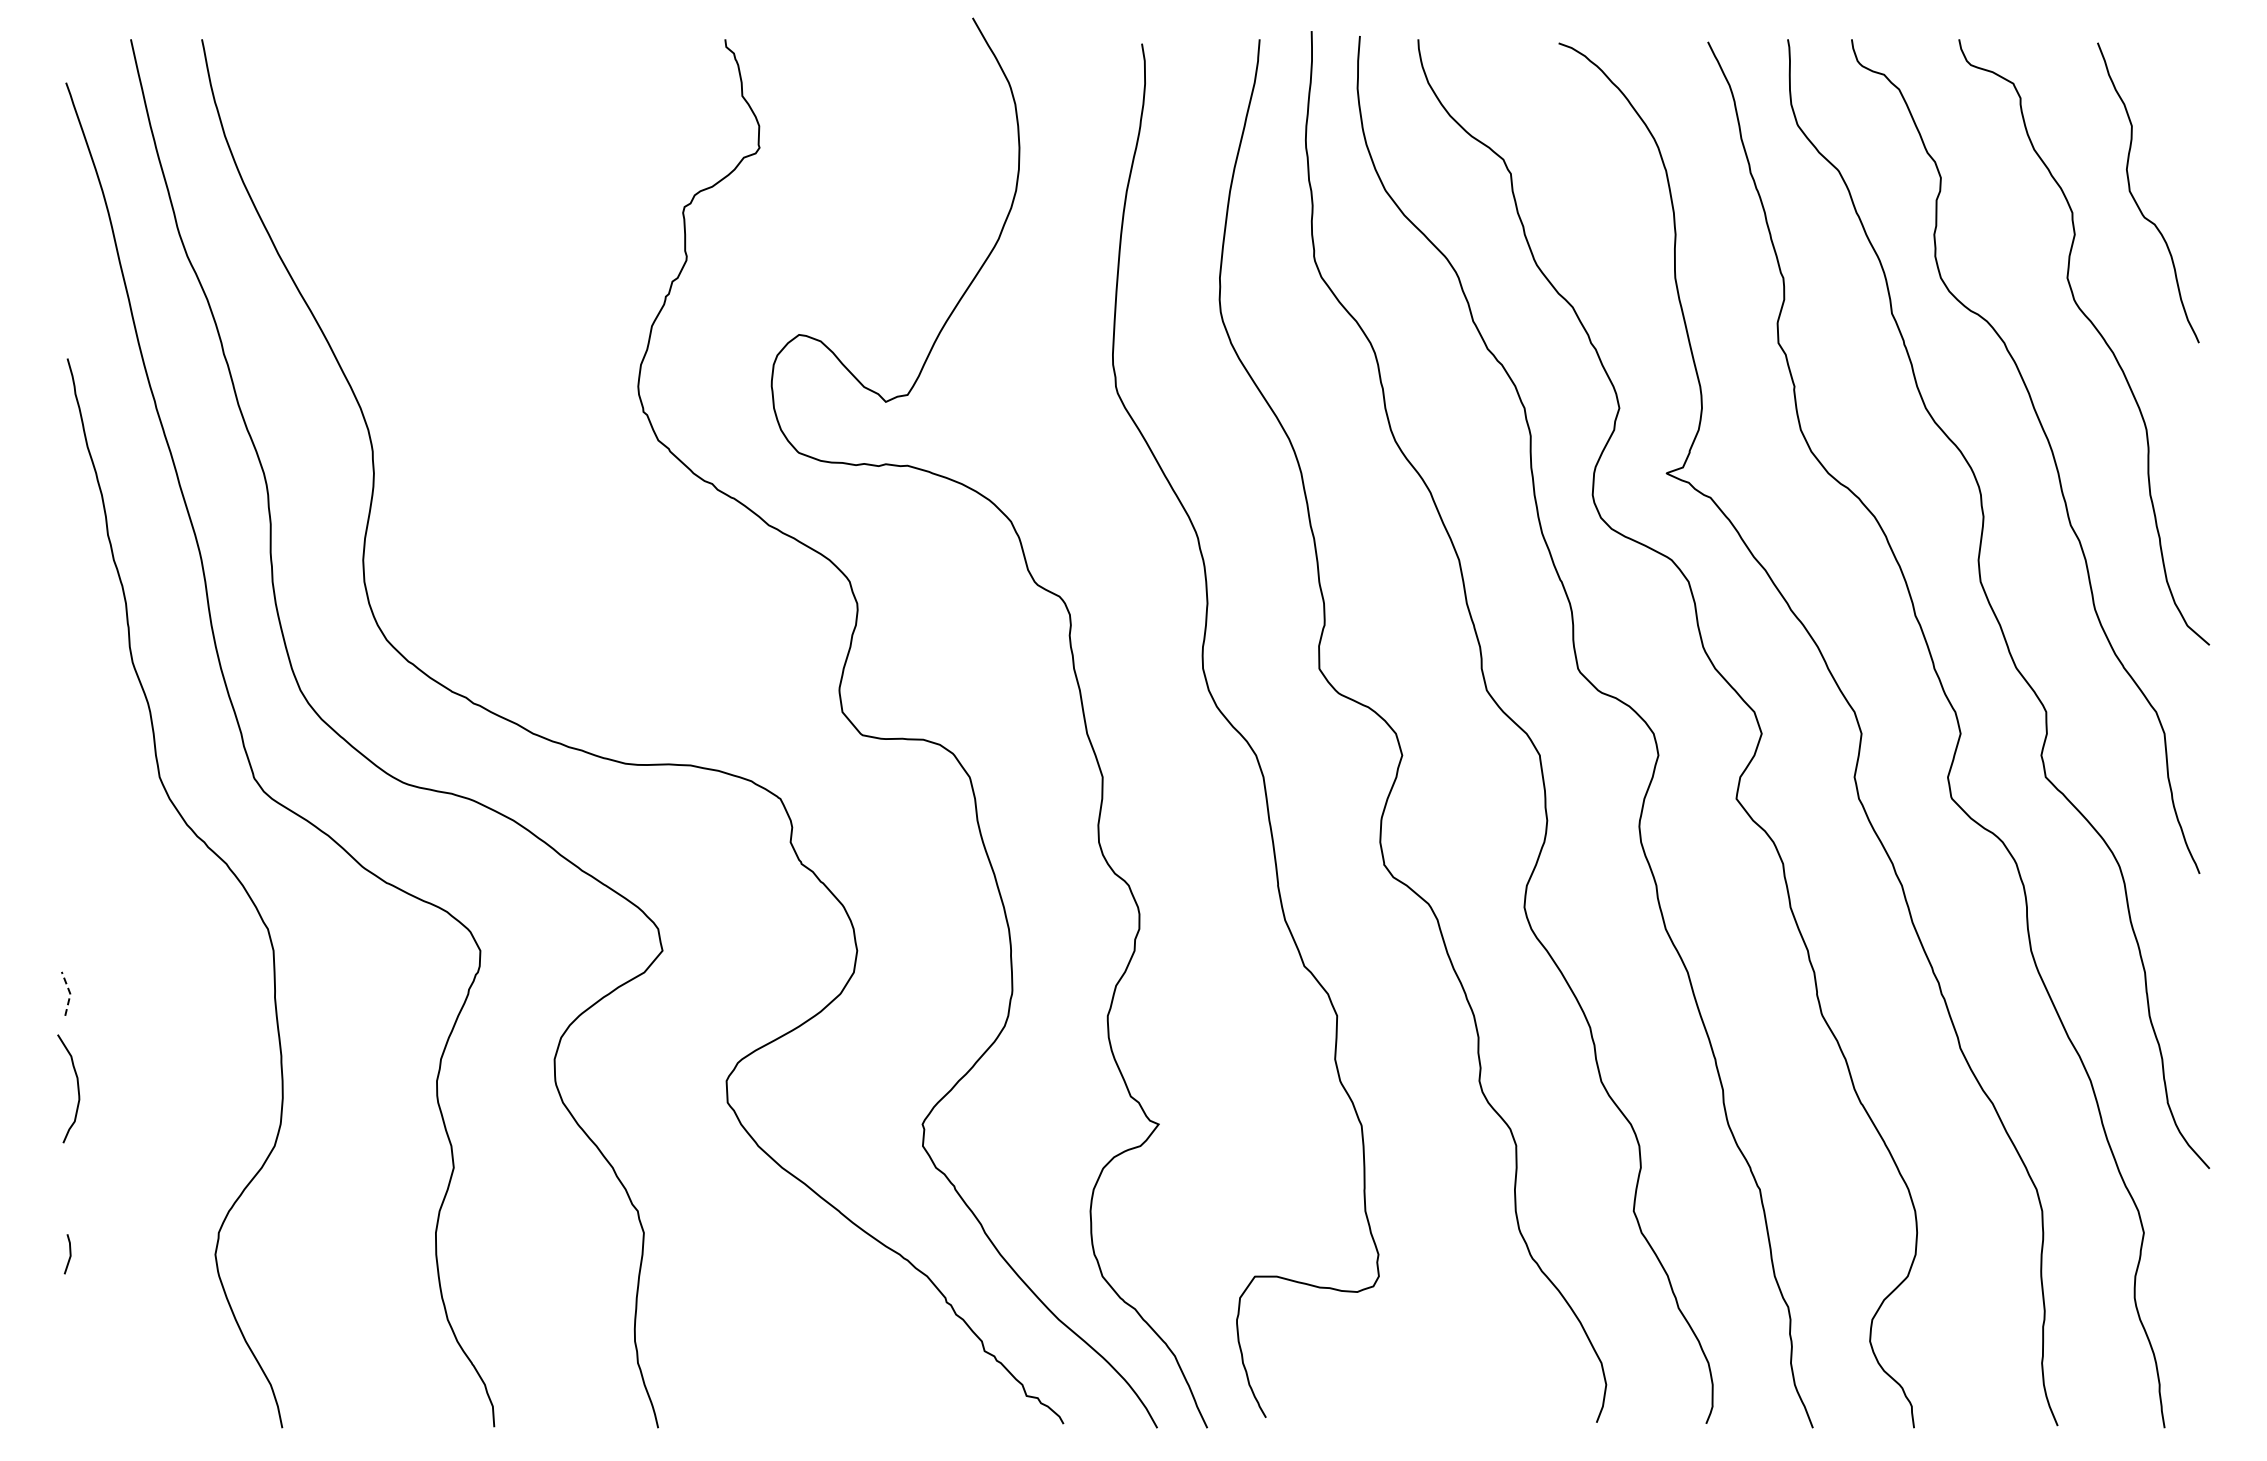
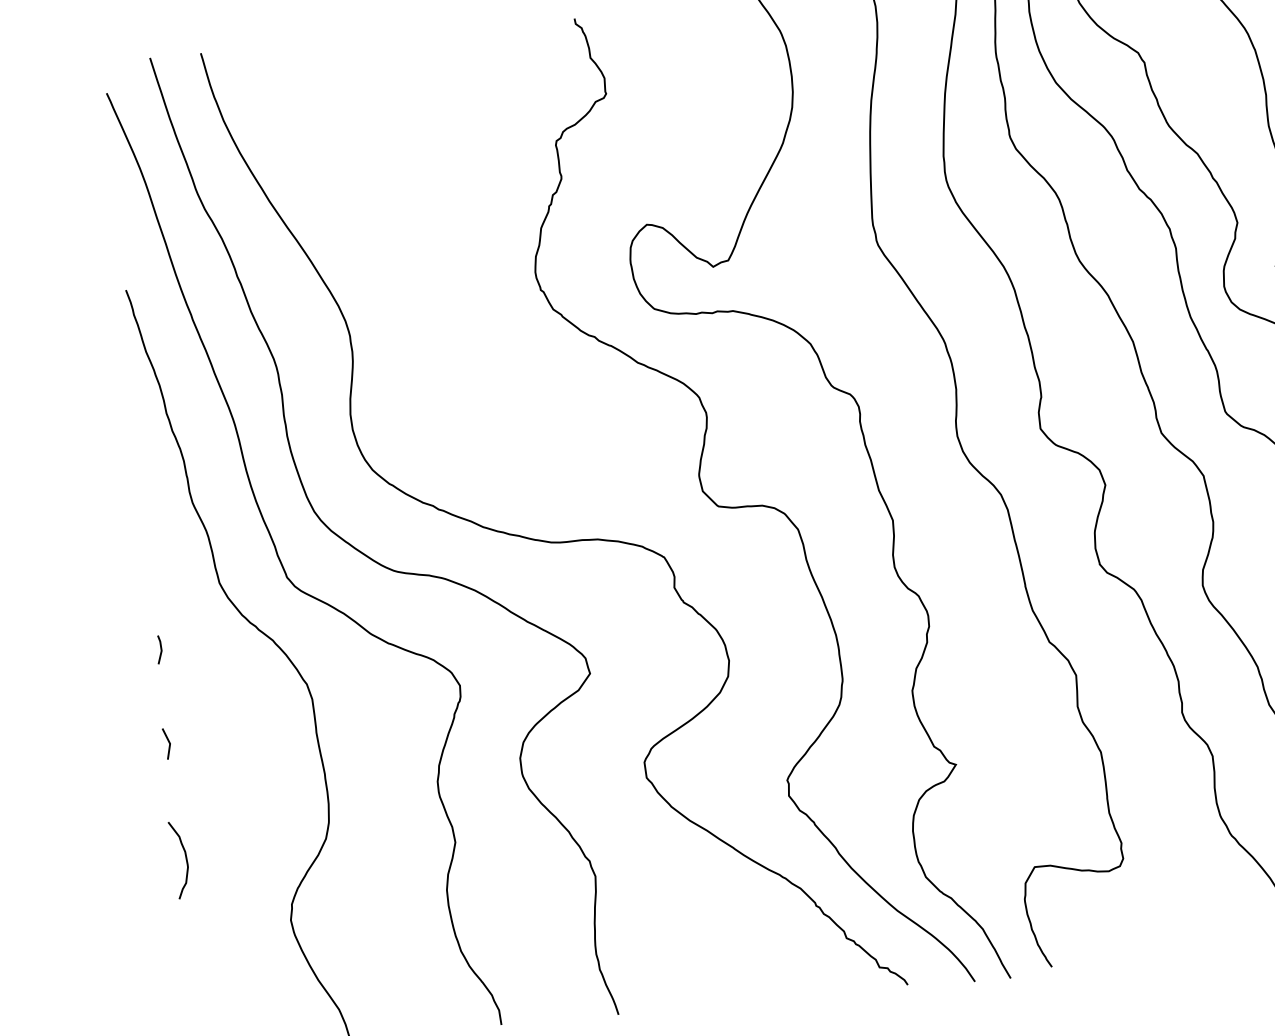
line: (70, 994) -> (170, 744), dashed -> solid
curve: (77, 1088) -> (185, 859), moved
line: (69, 1254) -> (160, 649), moved

